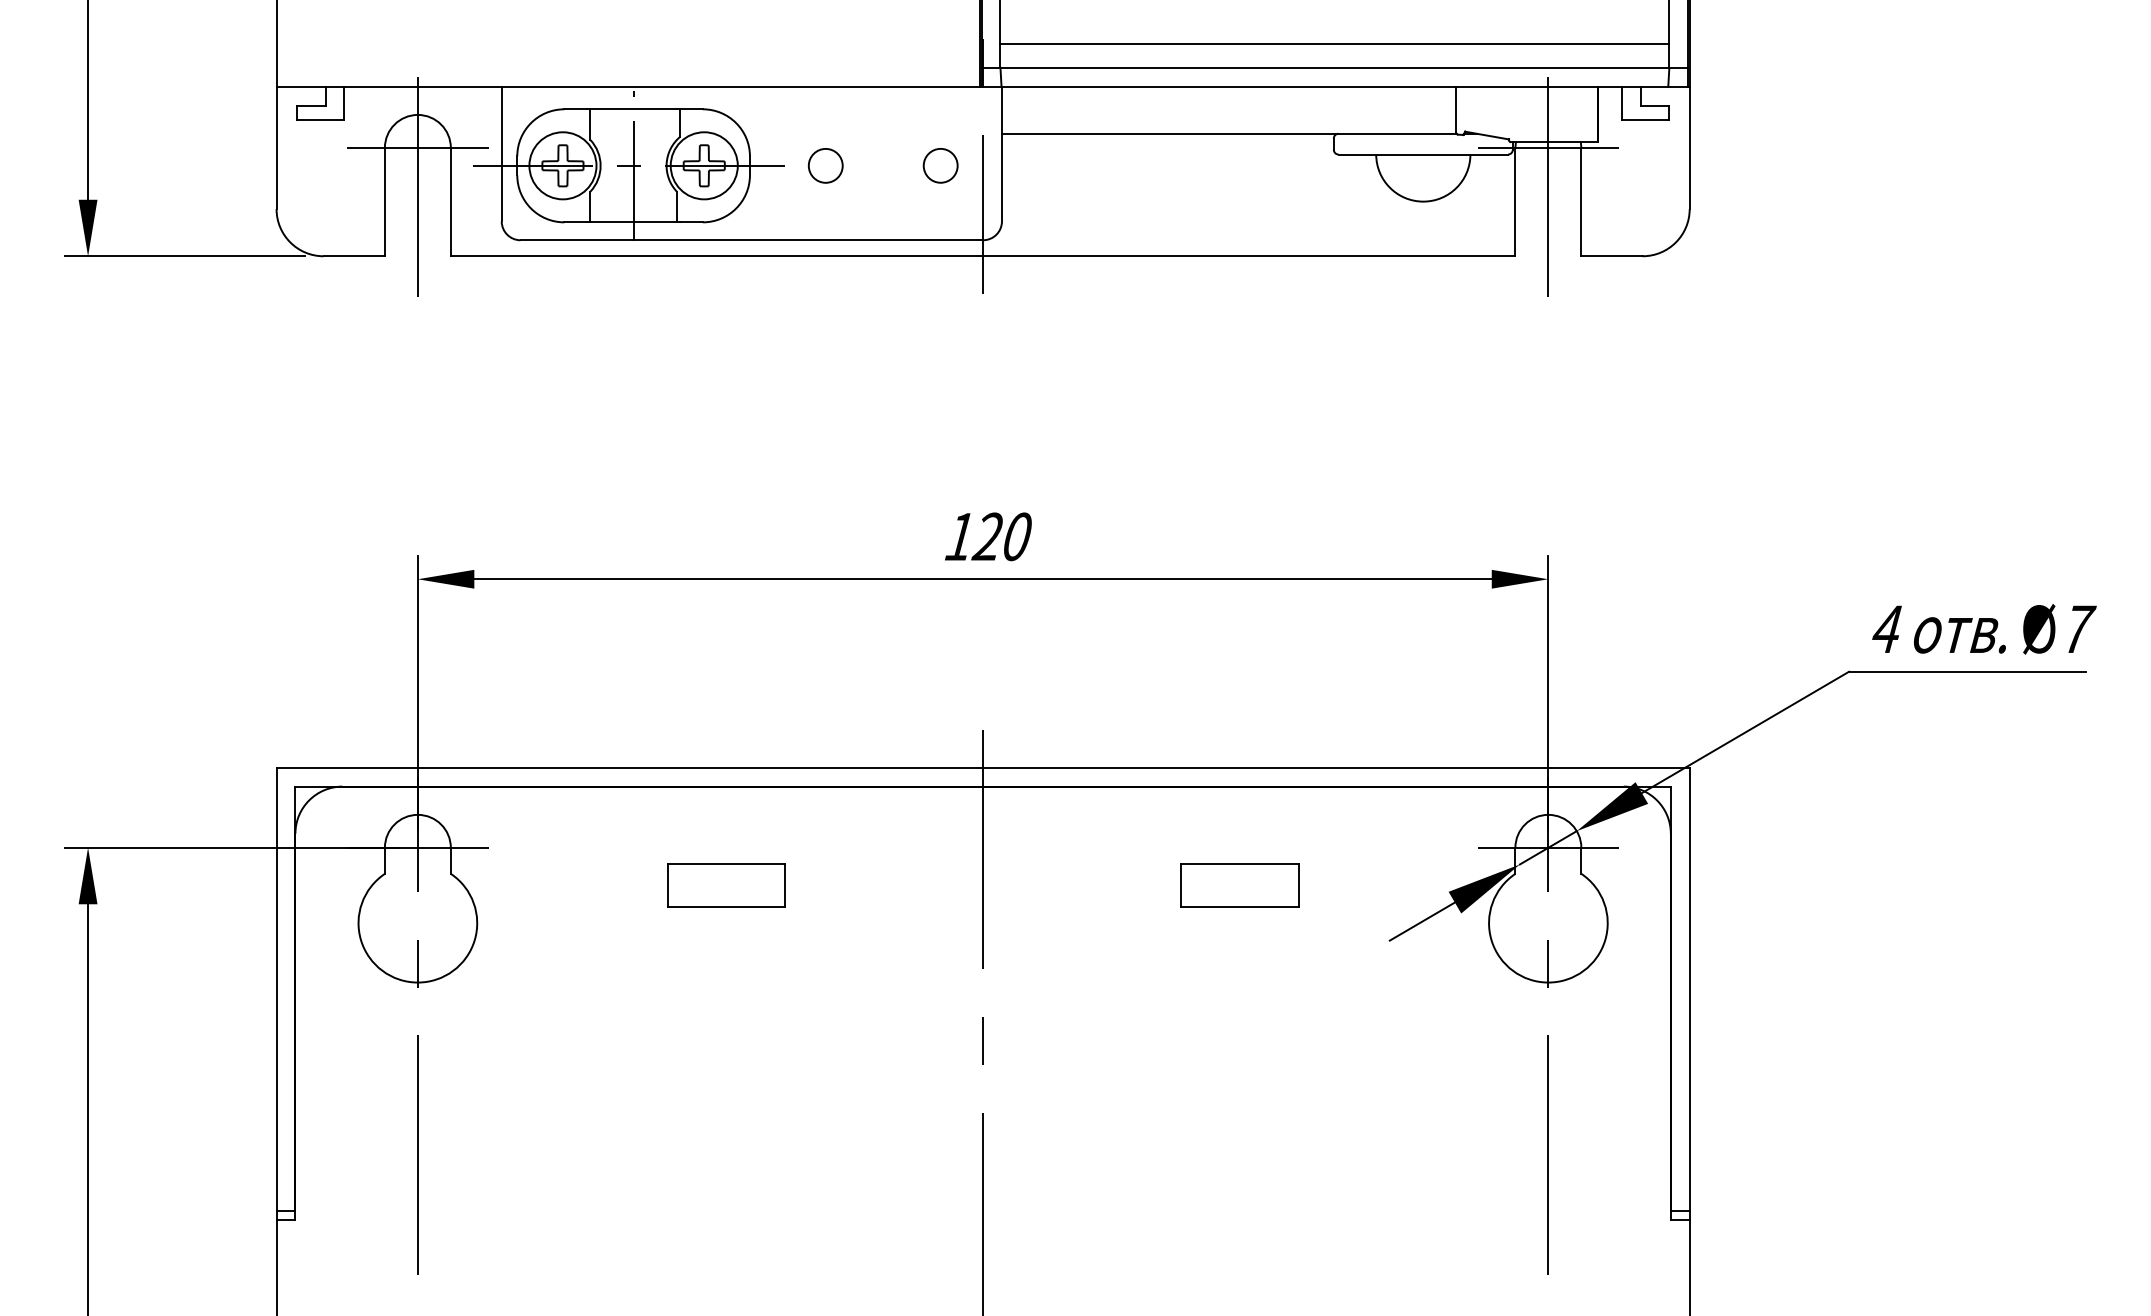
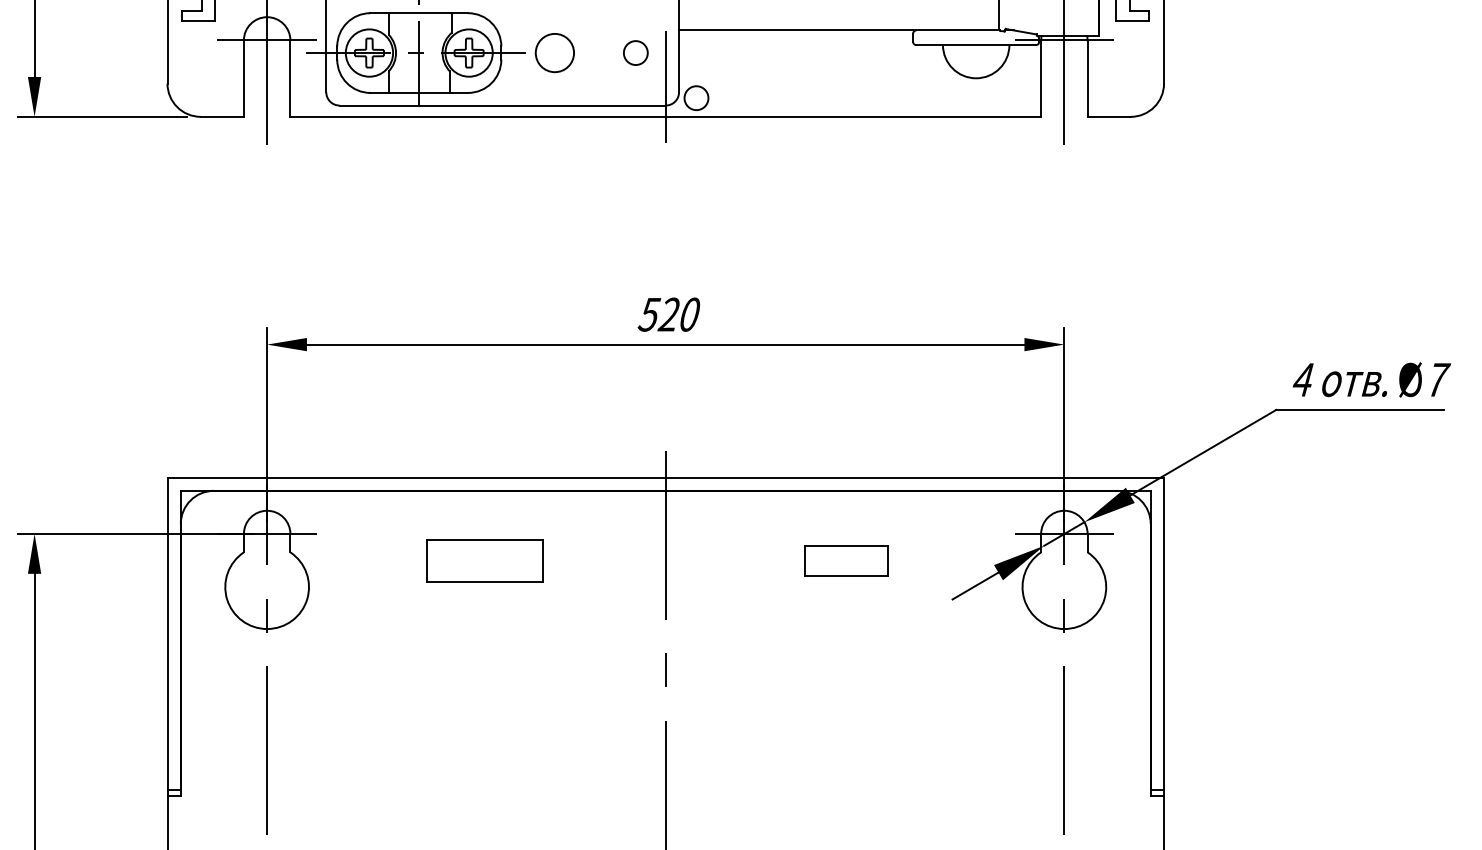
circle: (825, 165) -> (554, 52), size x1.6
circle: (1026, 229) -> (696, 97), added
text: (959, 537) -> (649, 315), 120 -> 520
part: (726, 885) -> (484, 560), size x1.4

